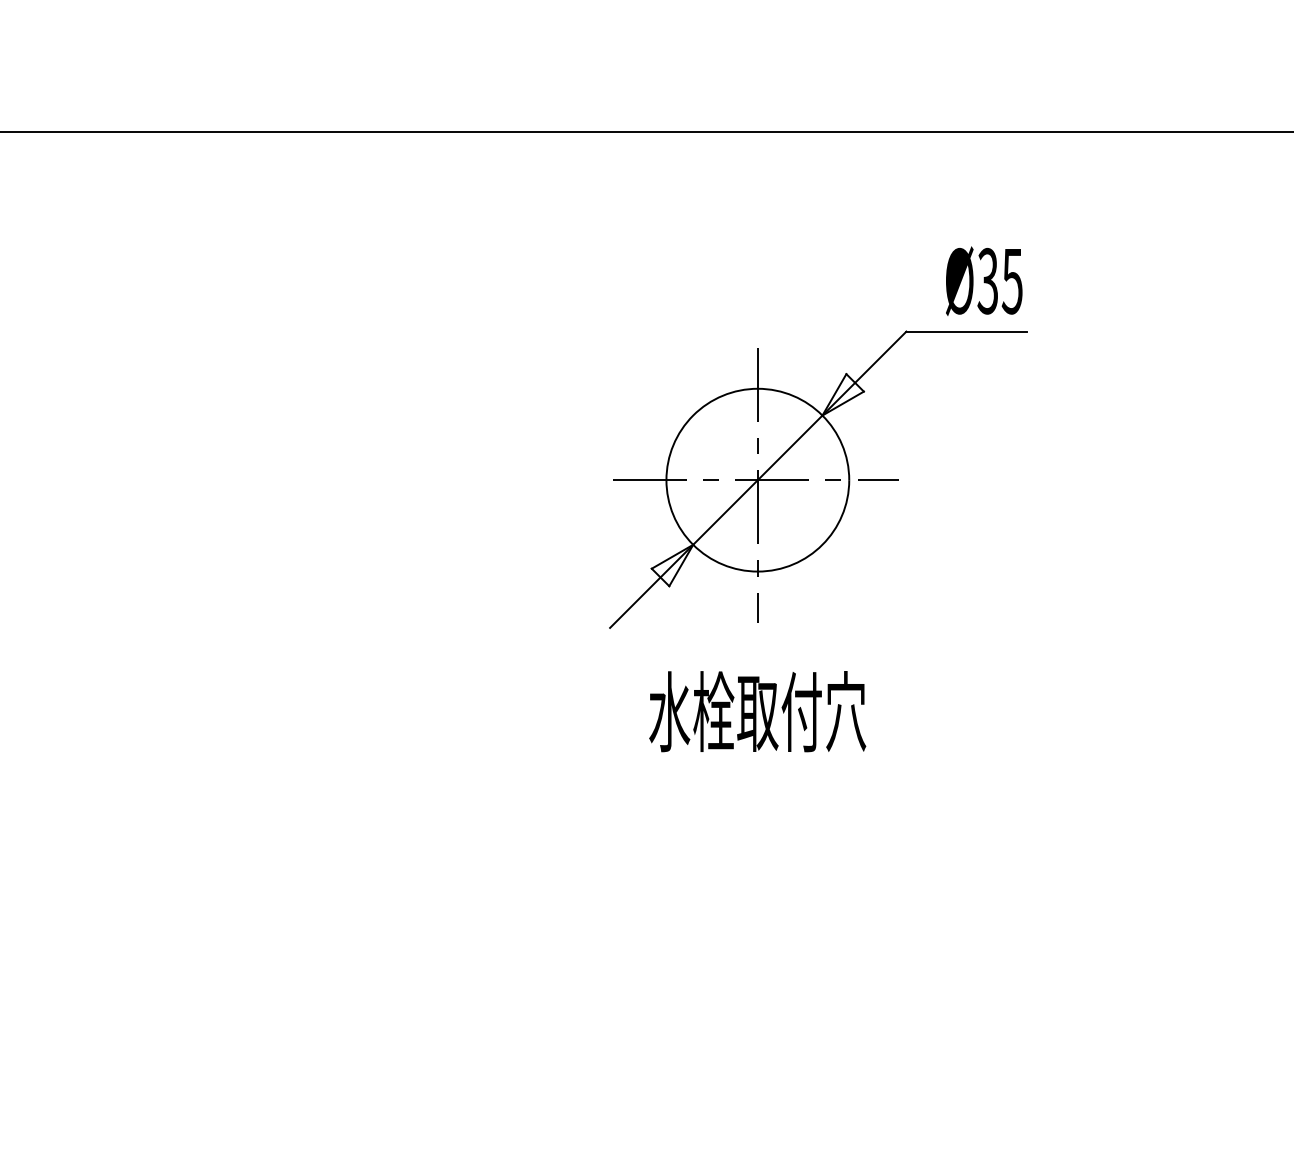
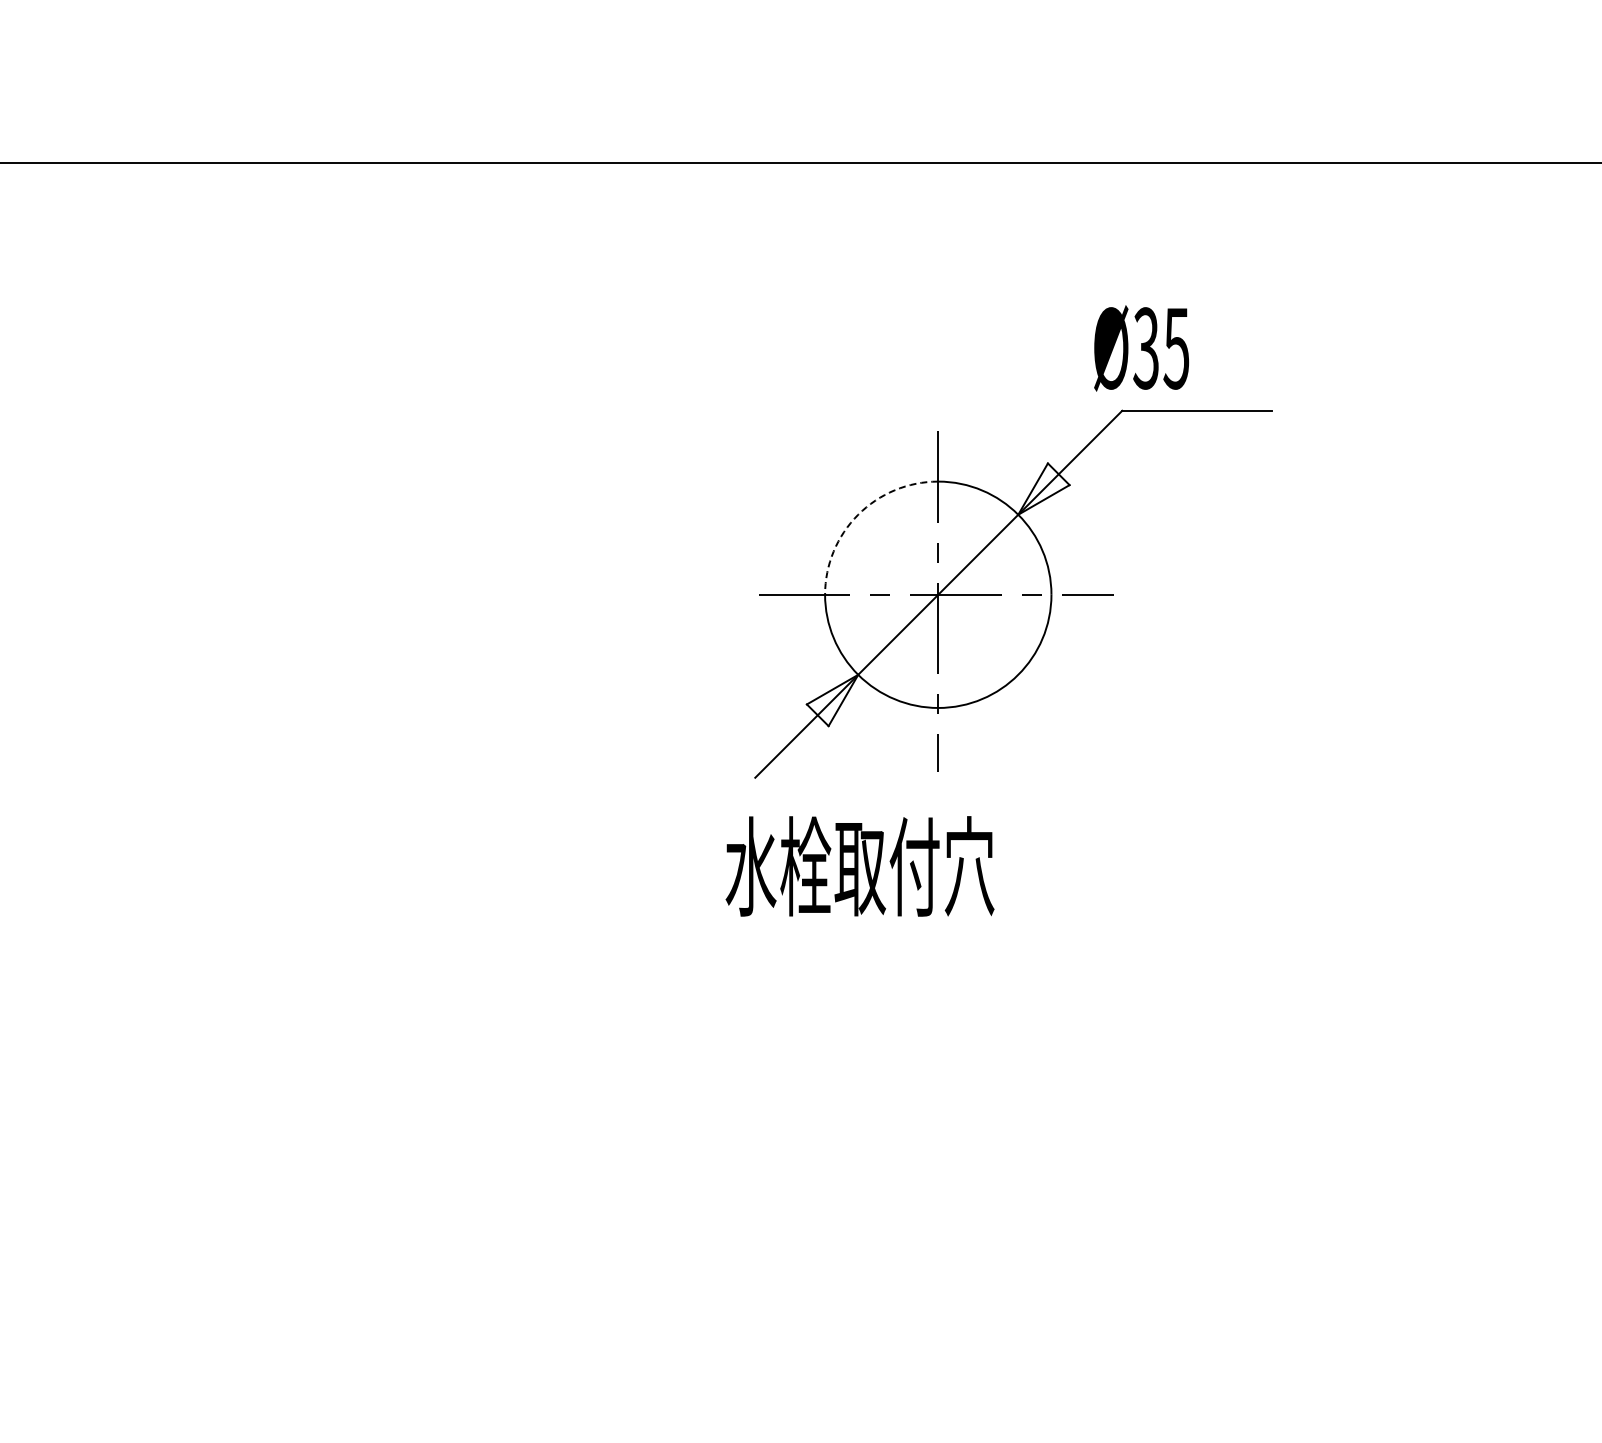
text: (984, 281) -> (1141, 348), moved
arc: (693, 415) -> (858, 514), solid -> dashed
text: (757, 711) -> (859, 866), moved

